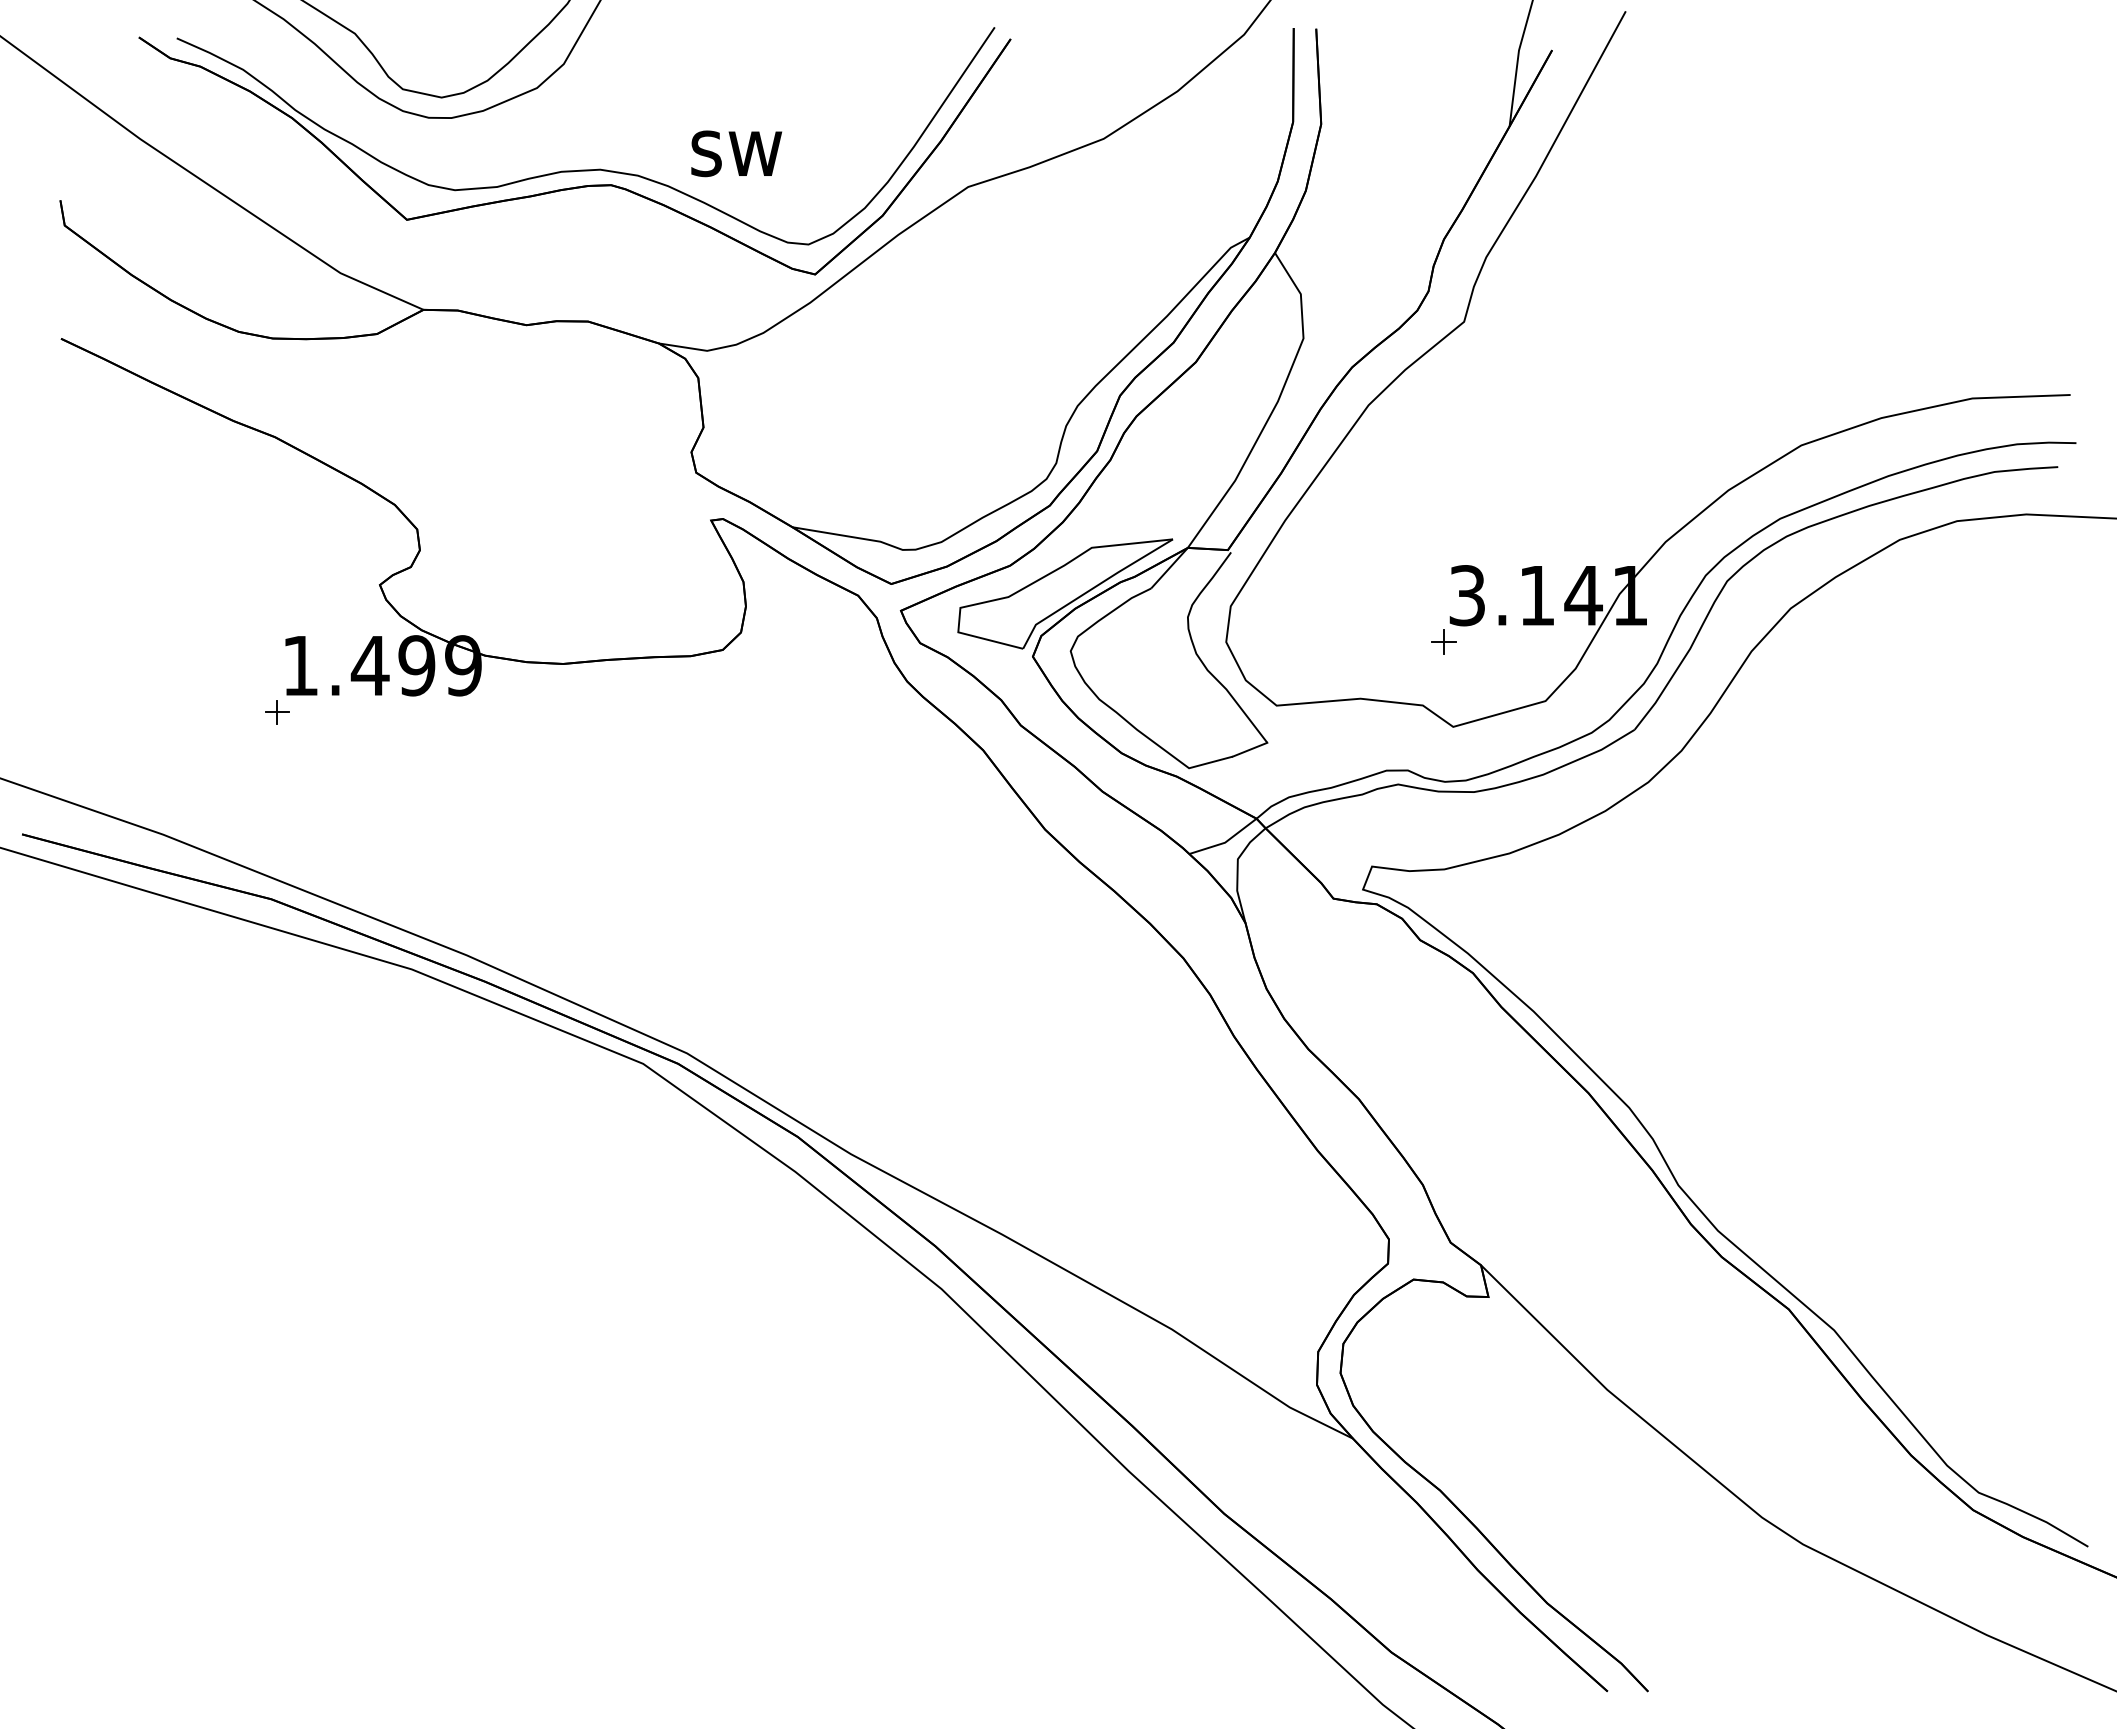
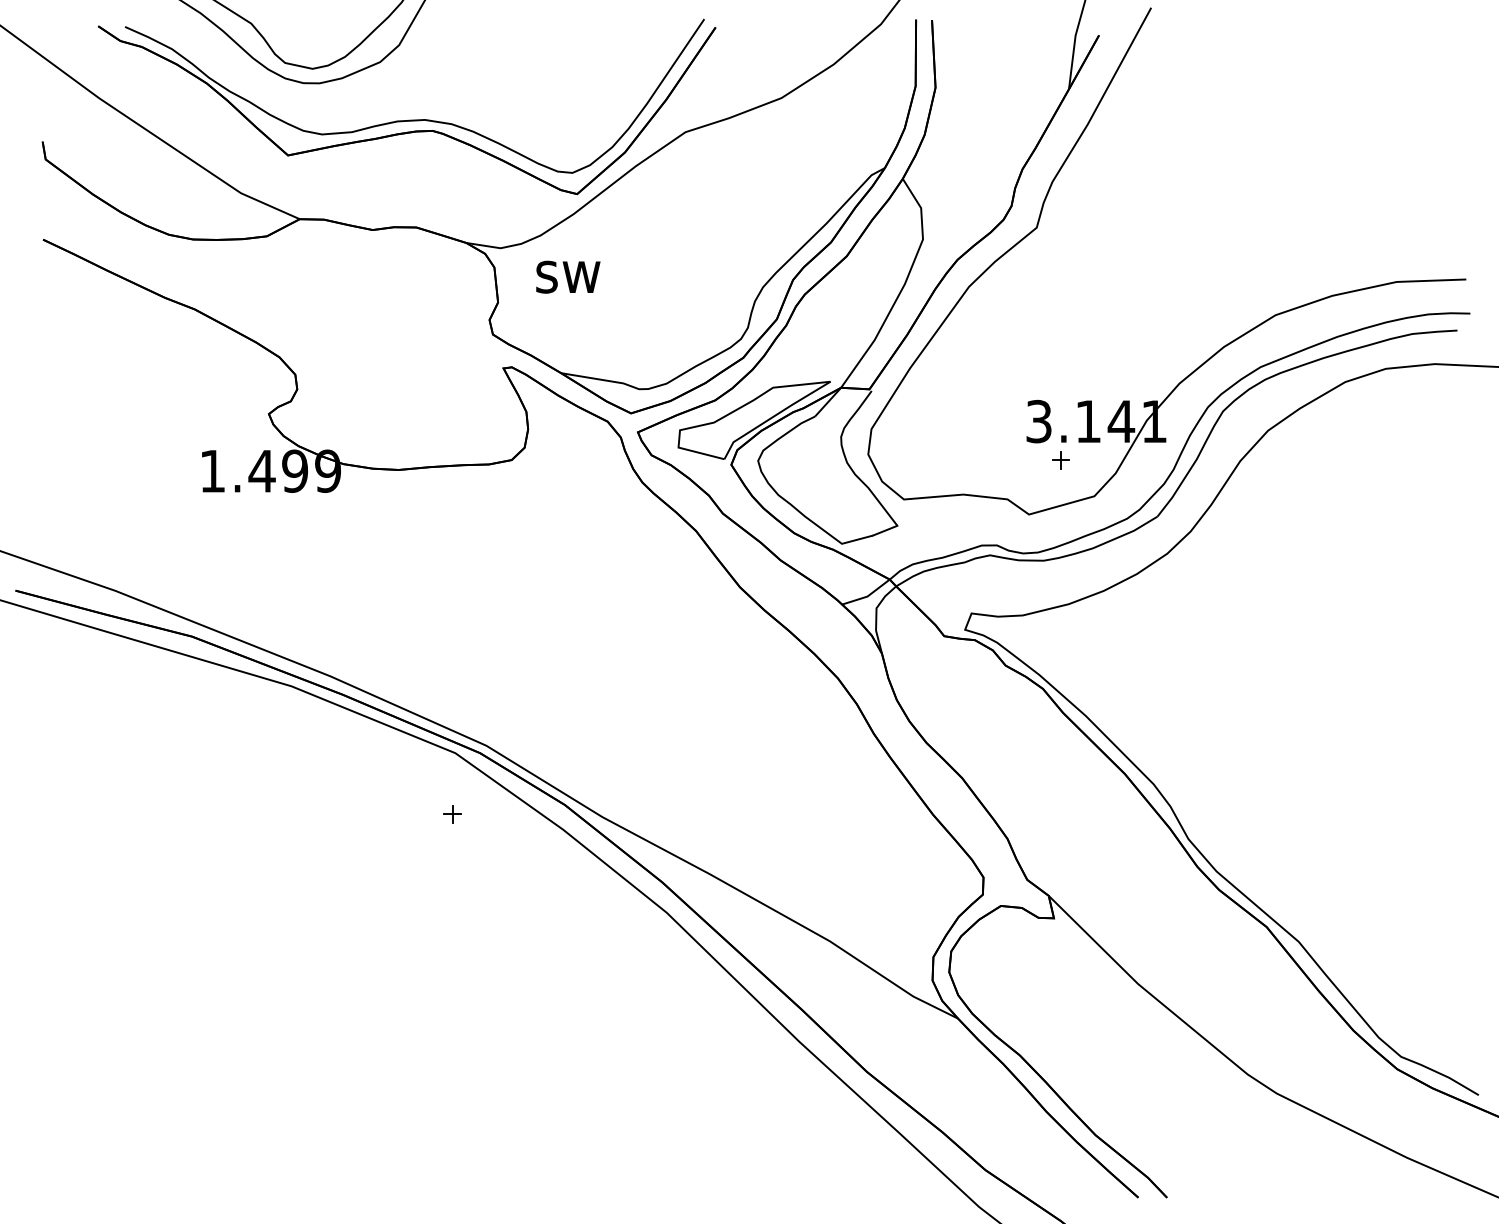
text: (736, 153) -> (568, 277), moved
part: (1443, 641) -> (1060, 459), moved
part: (277, 712) -> (452, 814), moved

